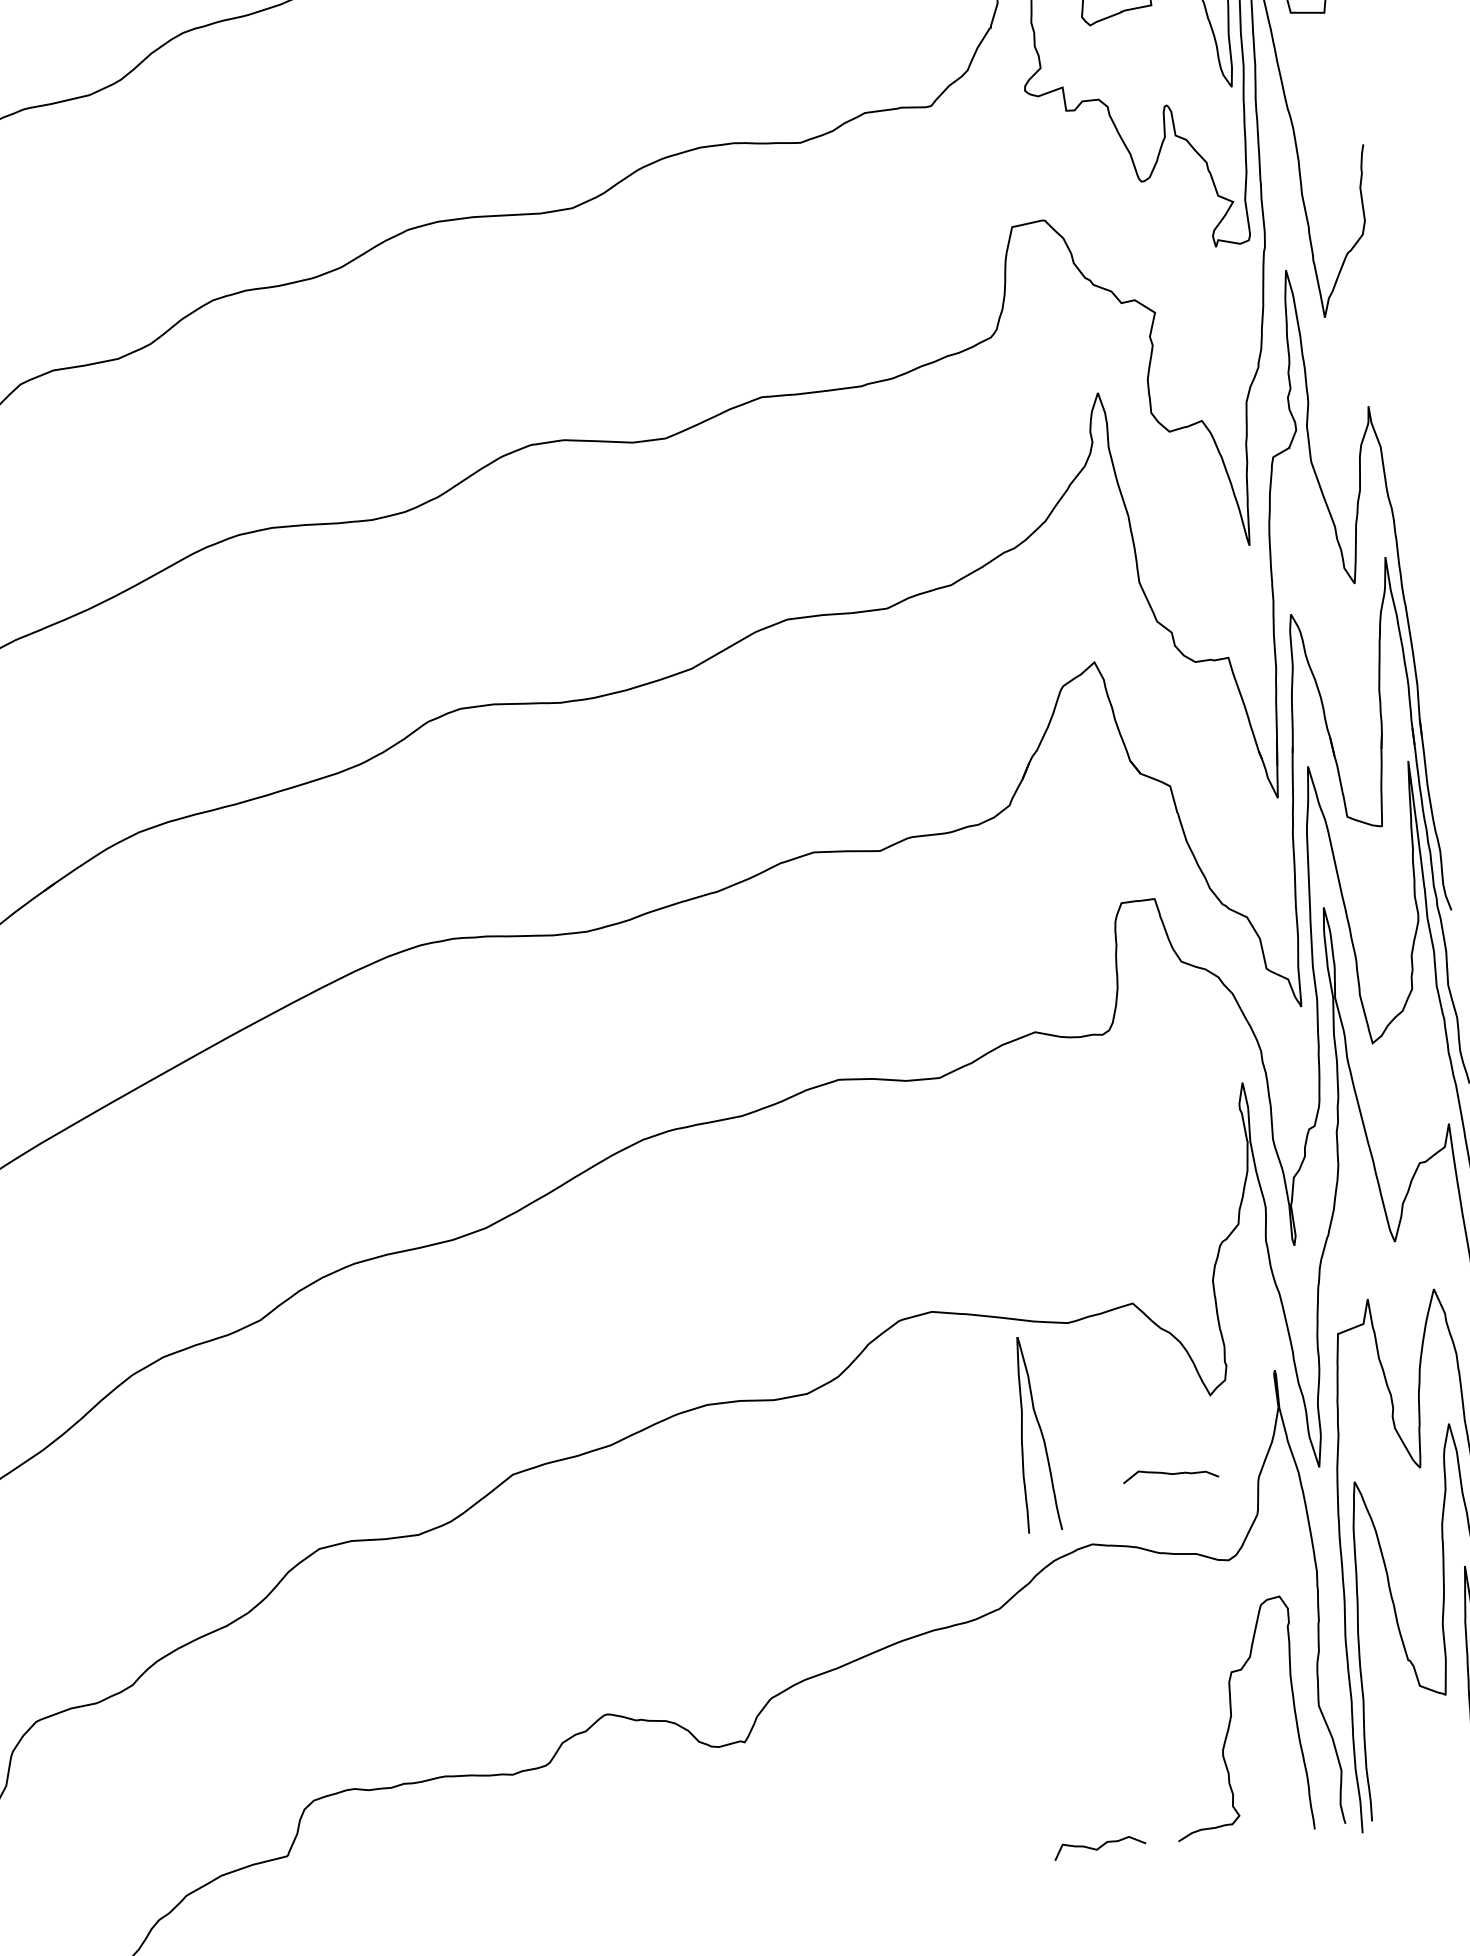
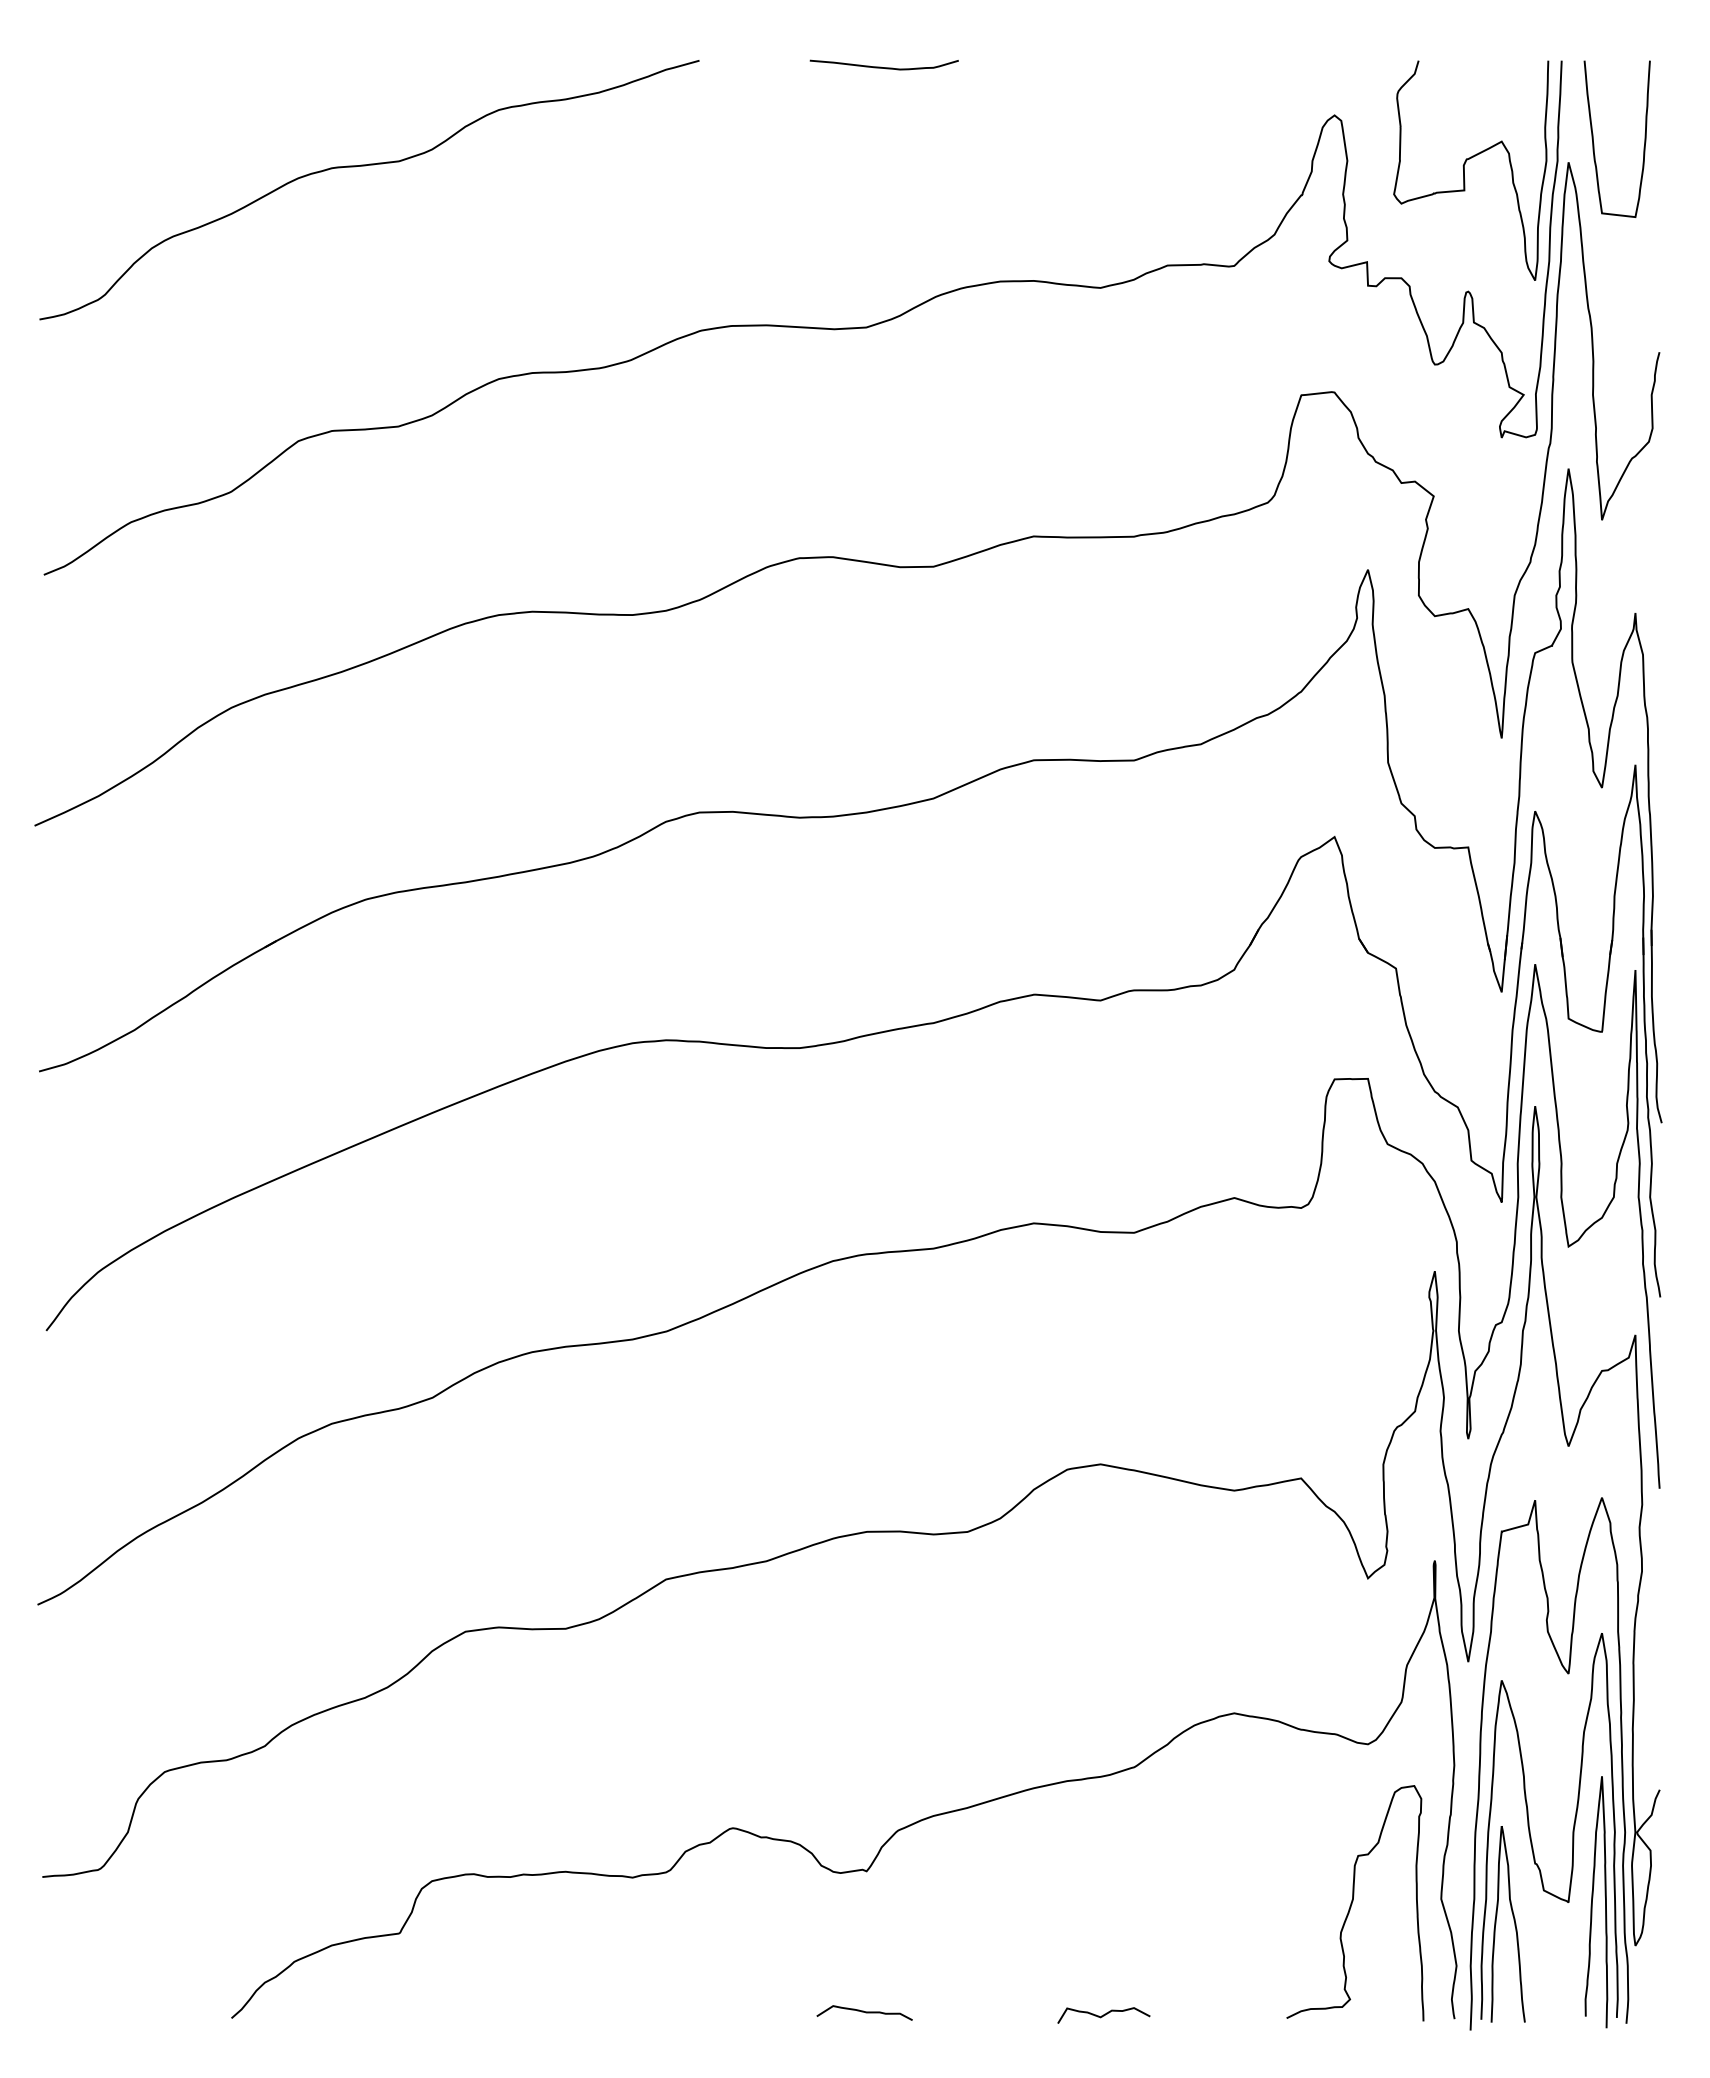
curve: (1041, 1433) -> (1514, 1924), moved
curve: (1170, 1474) -> (864, 2012), moved
curve: (1099, 1847) -> (1103, 2015), moved

